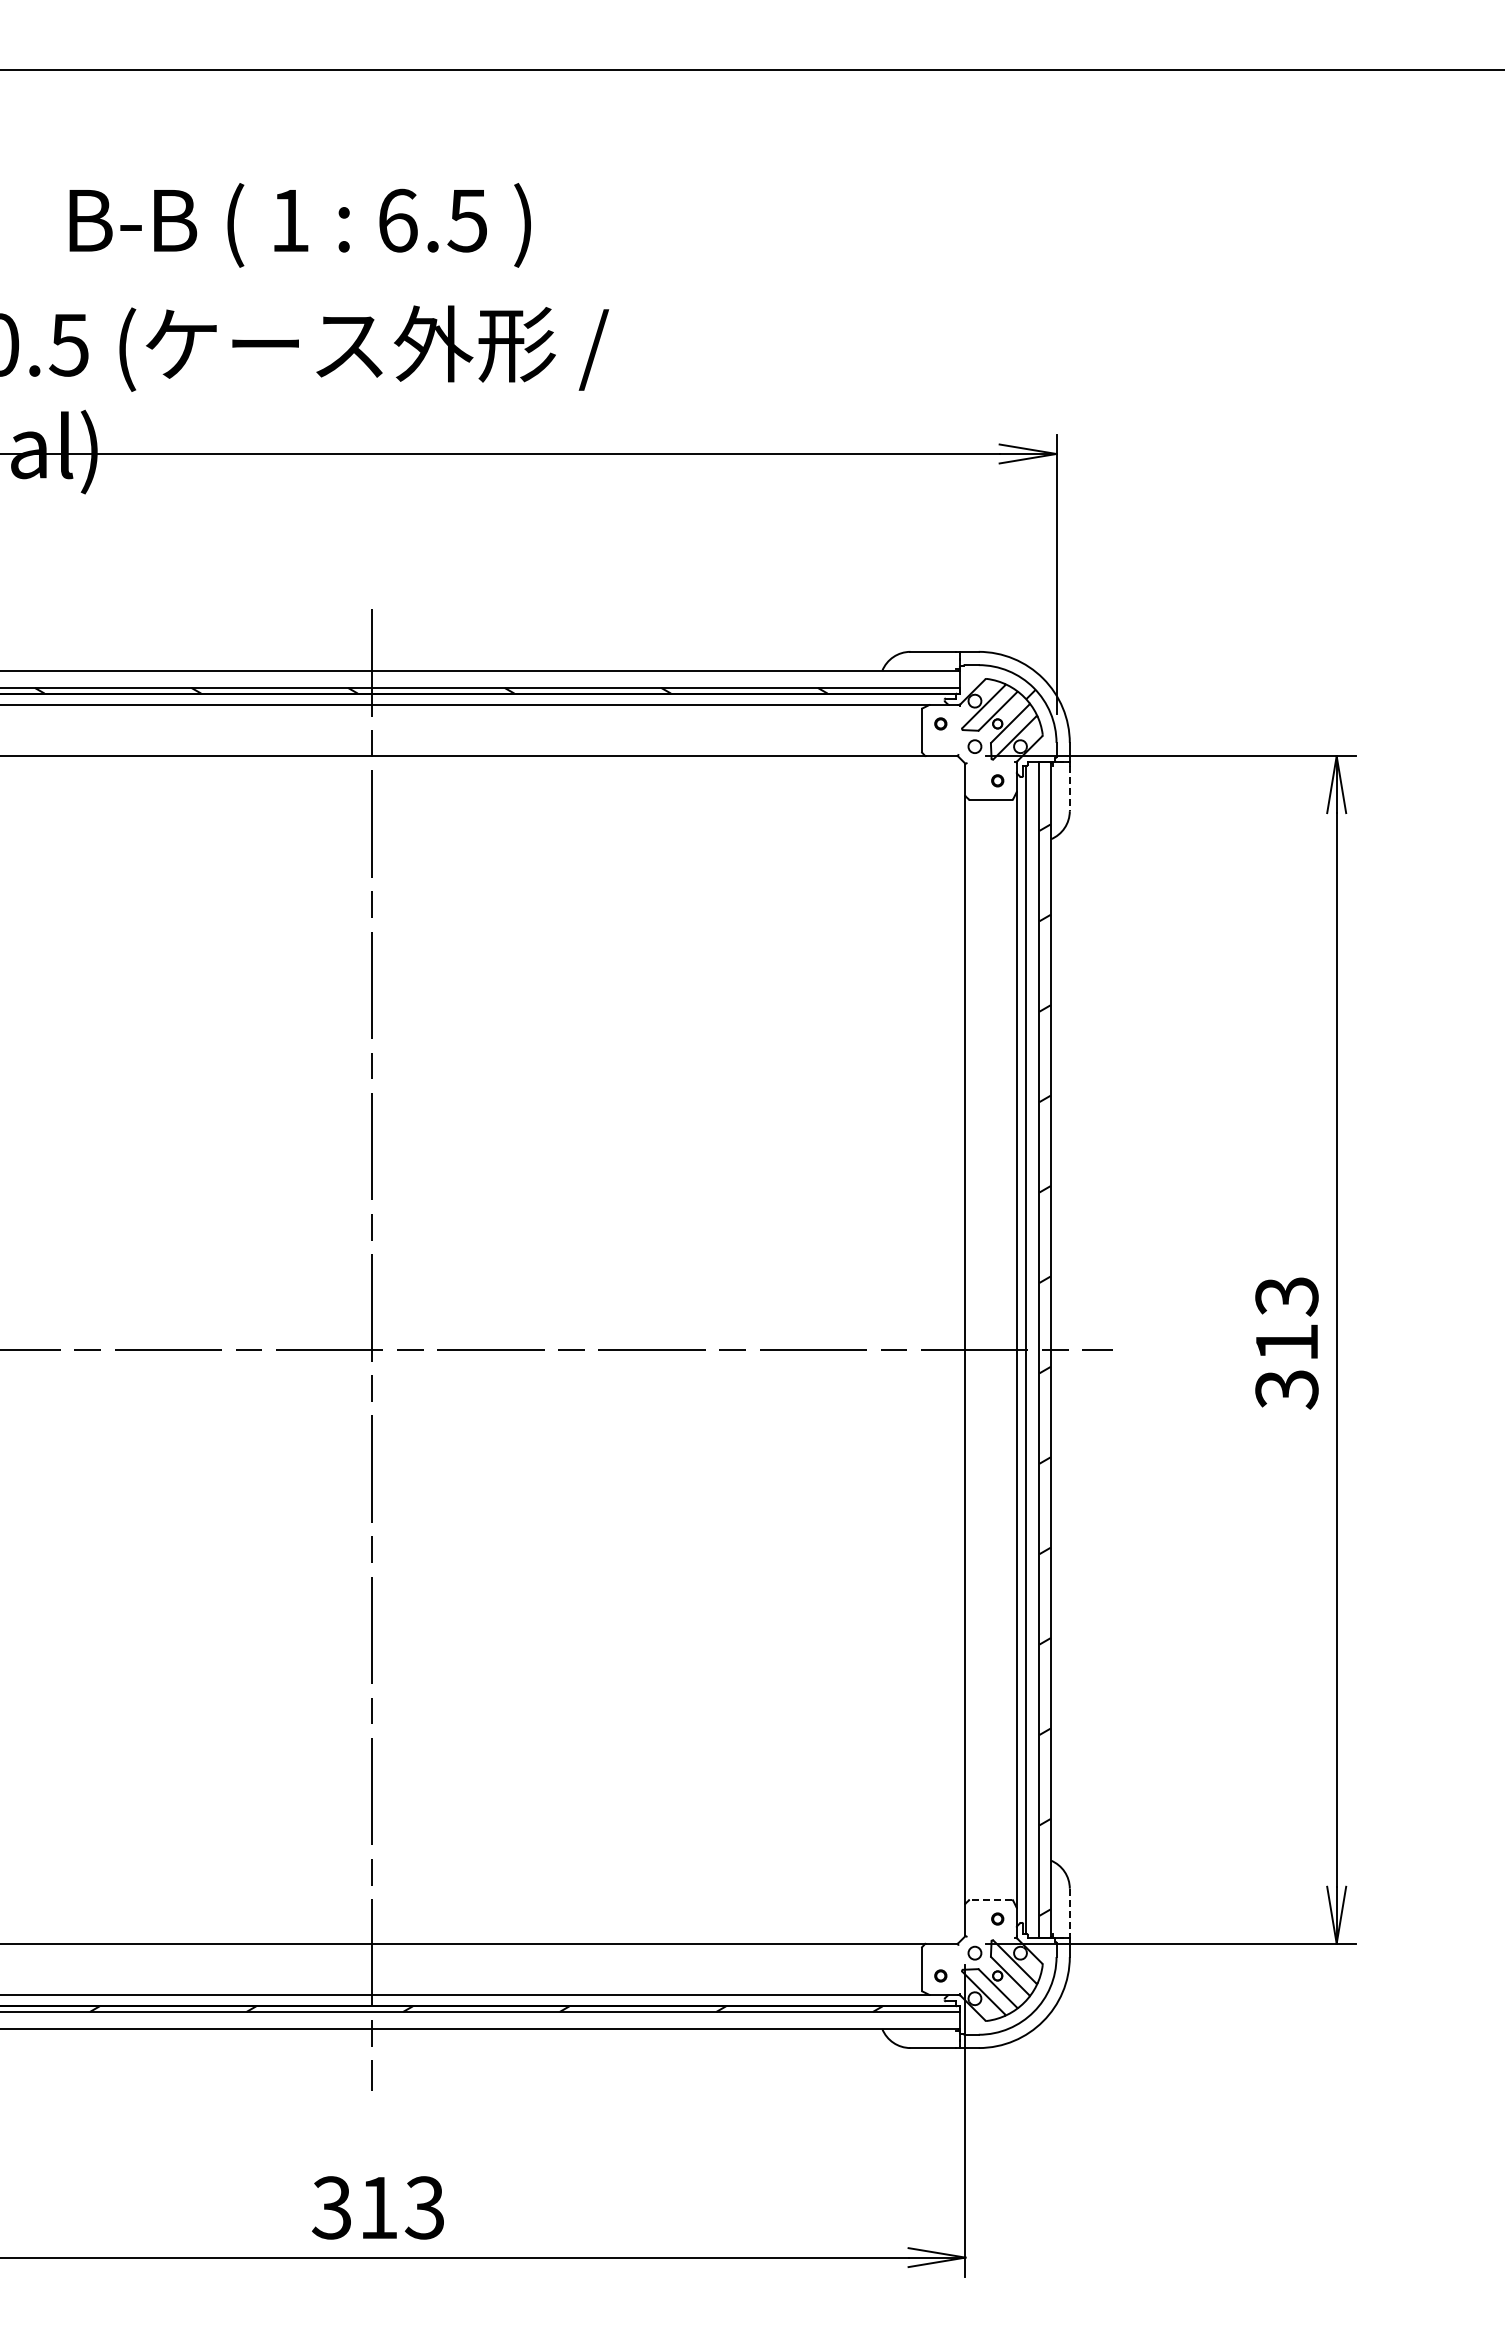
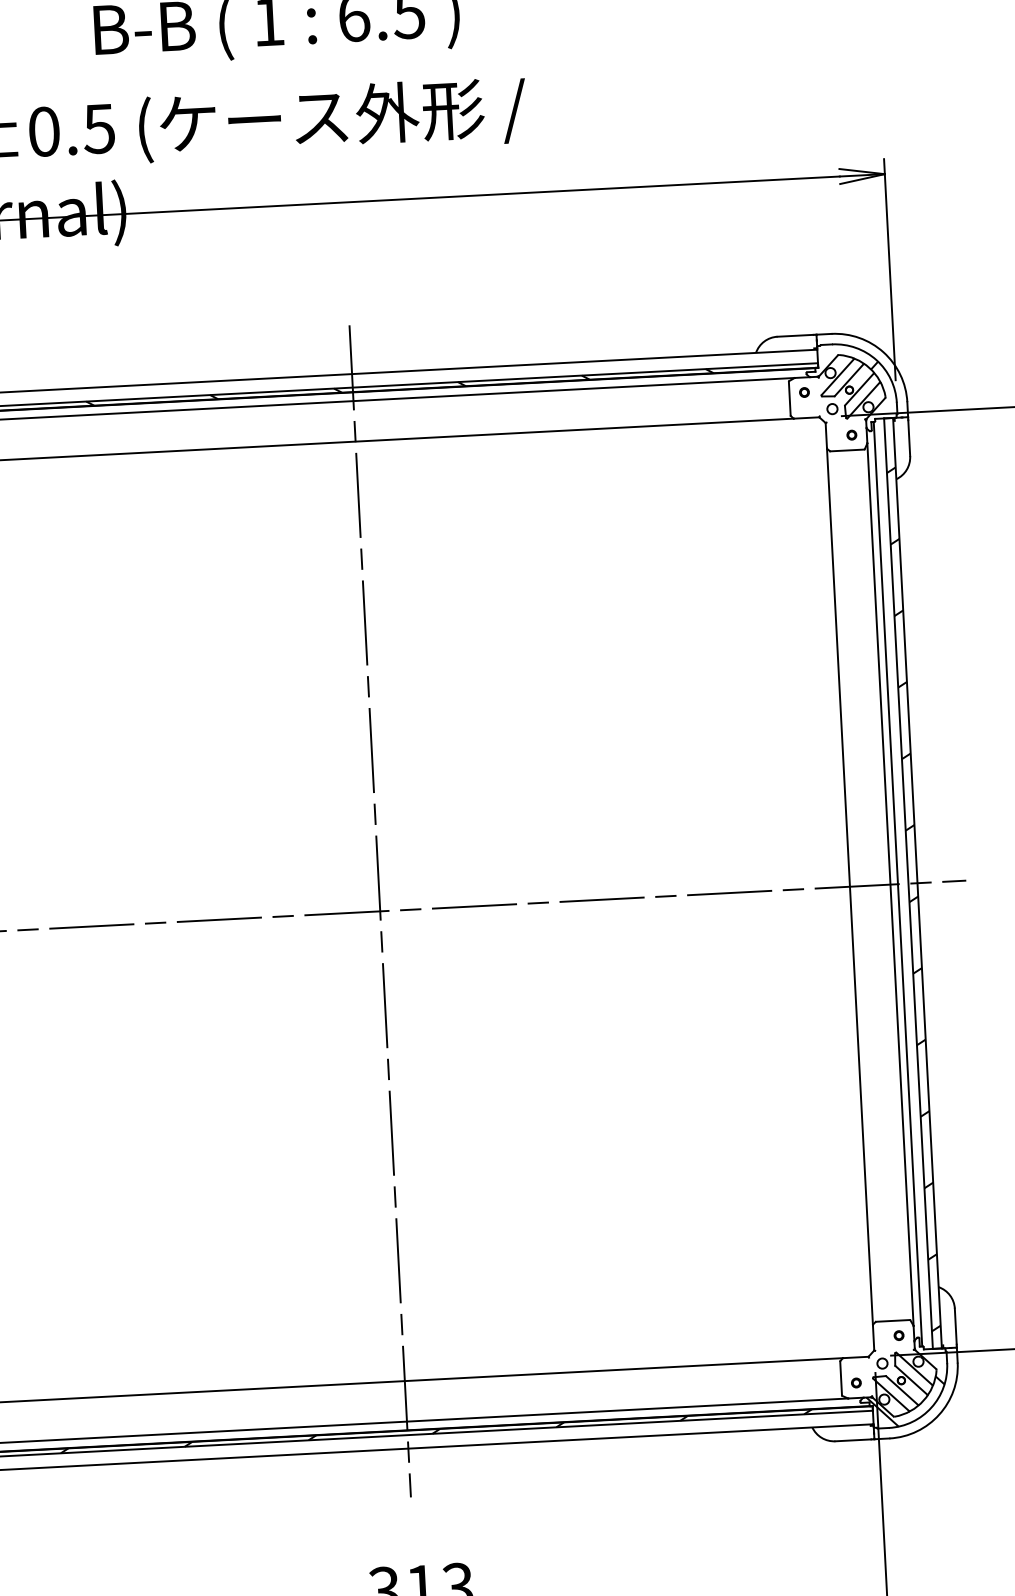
line: (1069, 788) -> (908, 438), dashed -> solid
line: (990, 1900) -> (892, 1321), dashed -> solid
line: (1069, 1911) -> (955, 1326), dashed -> solid
hatch: (1001, 2002) -> (905, 1401), added

